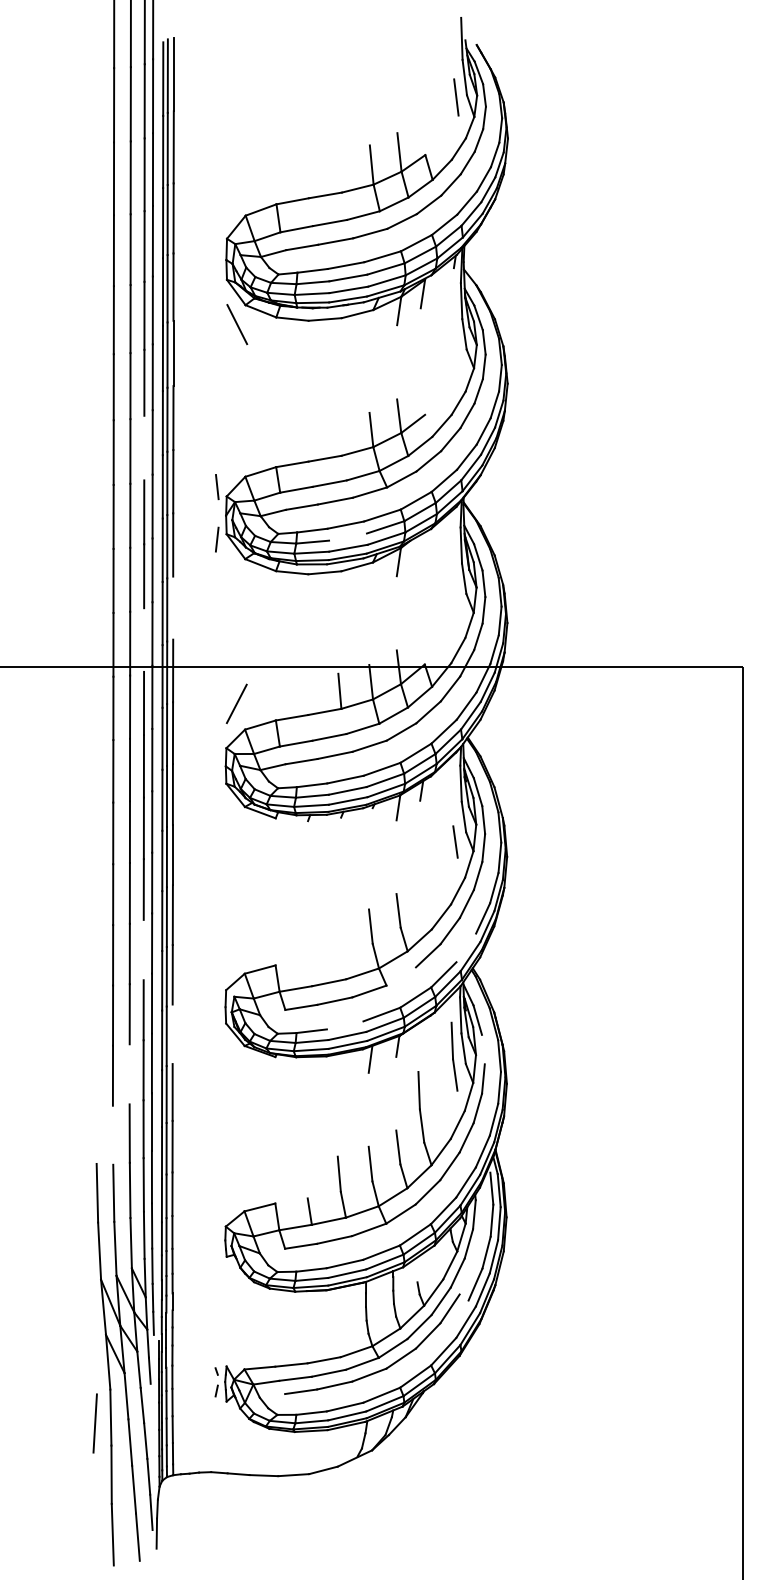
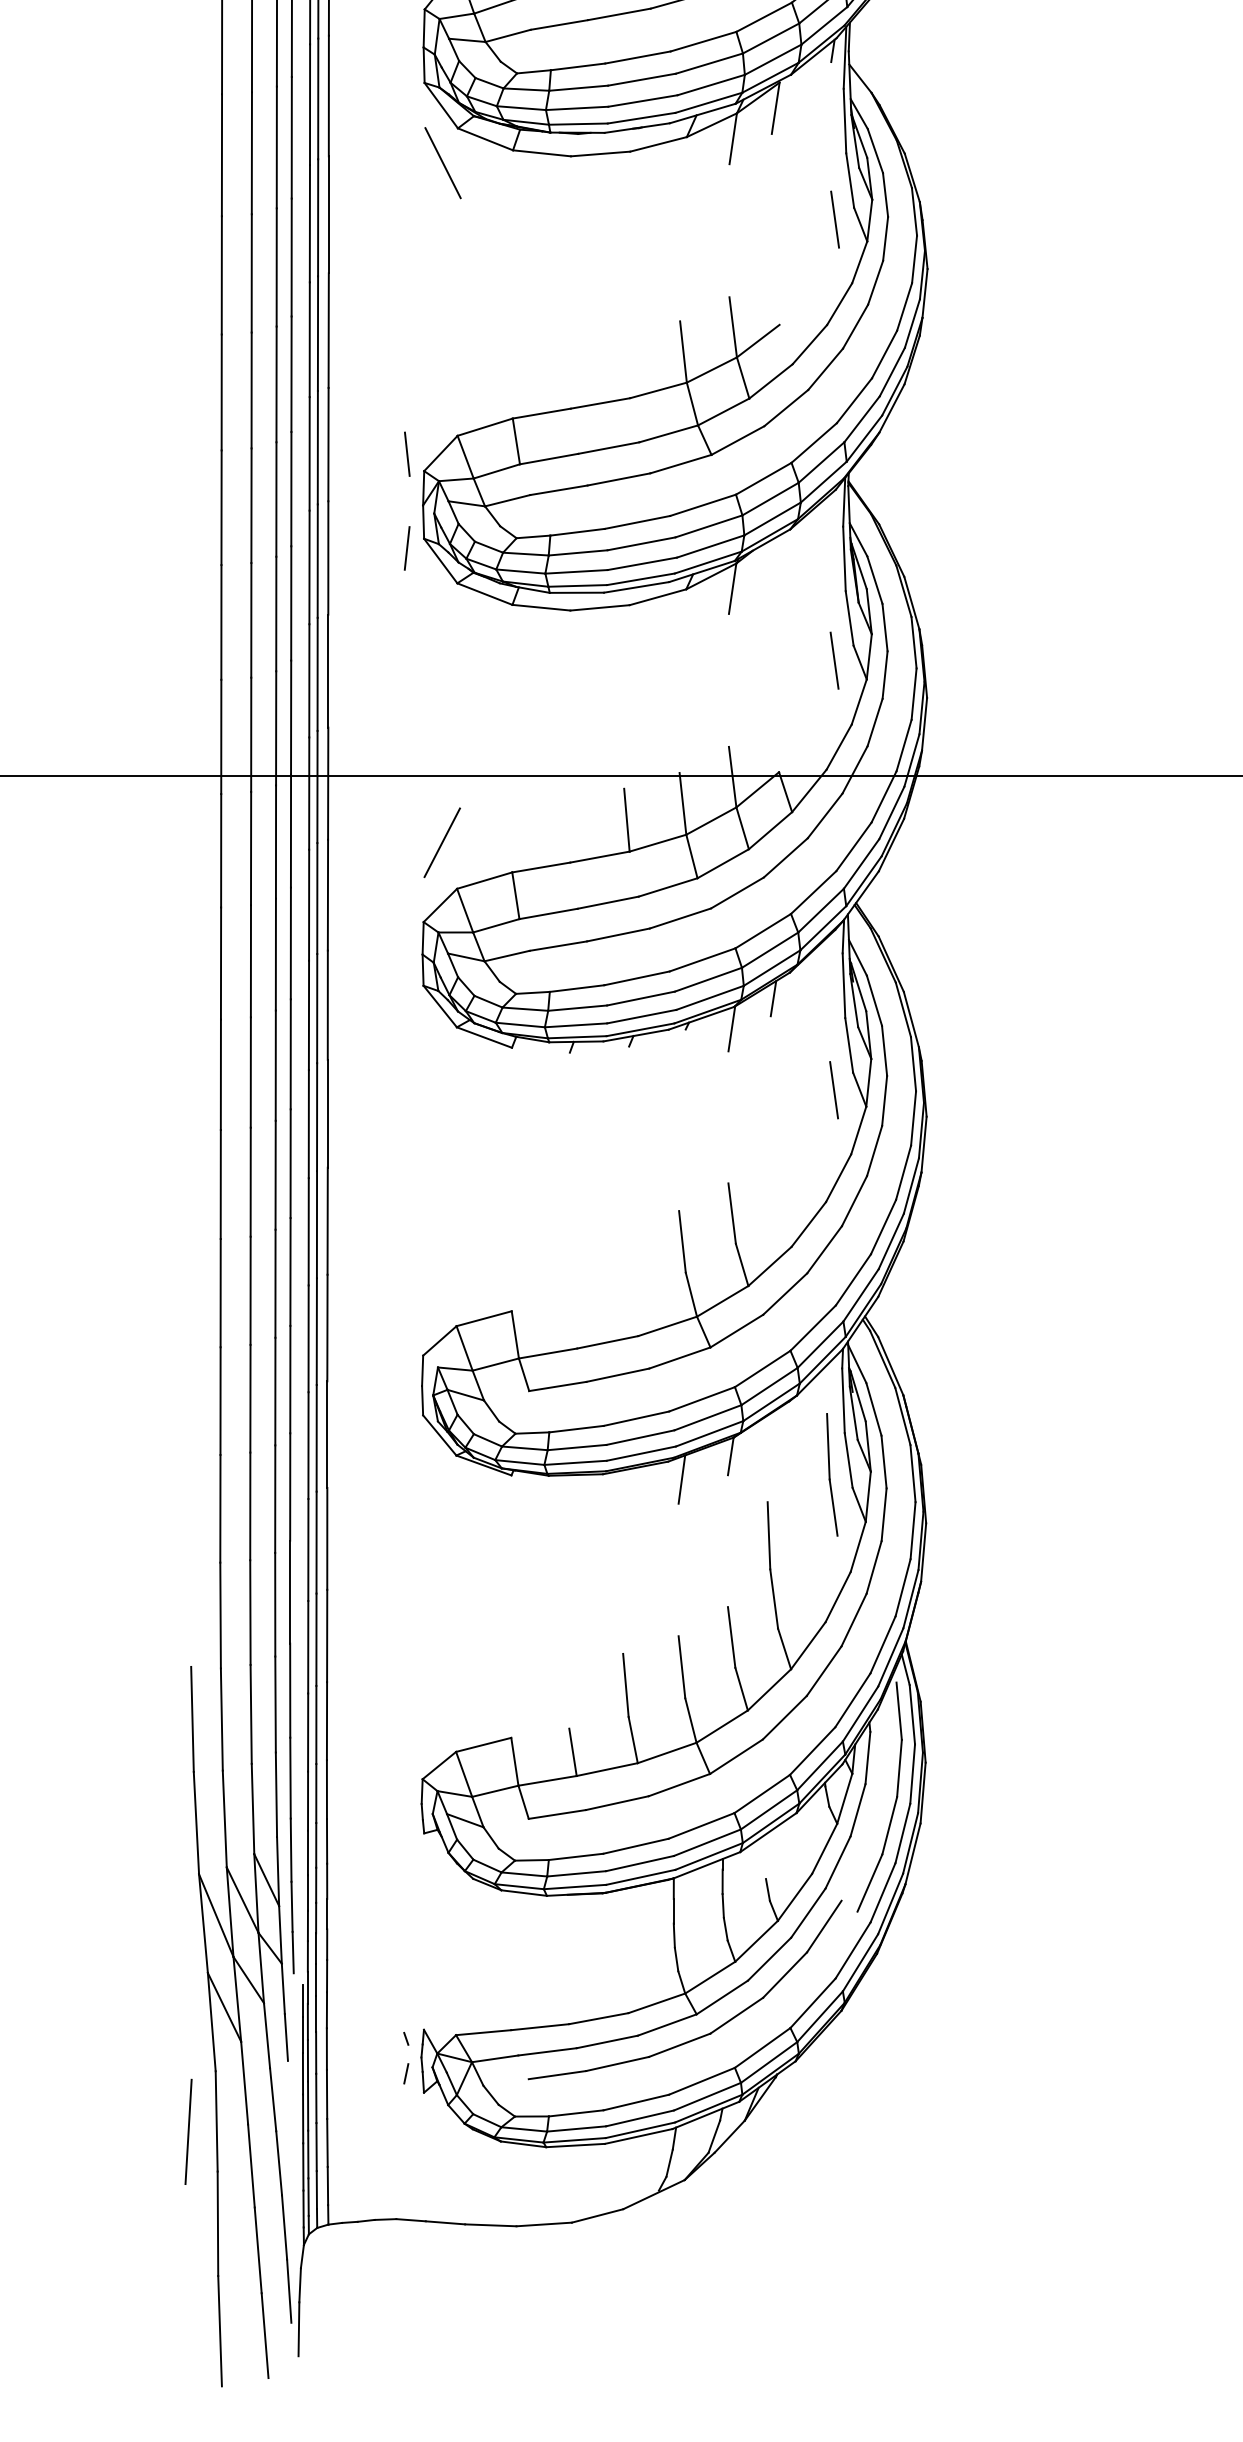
line: (456, 355) -> (835, 218), added
line: (144, 447) -> (276, 383), added
line: (347, 536) -> (640, 542), added
line: (455, 601) -> (834, 659), added
line: (173, 607) -> (328, 670), added
line: (144, 639) -> (276, 727), added
line: (466, 947) -> (853, 1279), added
line: (143, 949) -> (275, 1282), added
line: (401, 976) -> (737, 1331), added
line: (344, 1025) -> (635, 1418), added
line: (172, 1034) -> (327, 1435), added
line: (482, 1049) -> (882, 1461), added
line: (129, 1074) -> (249, 1506), added
line: (112, 1134) -> (219, 1614), added

